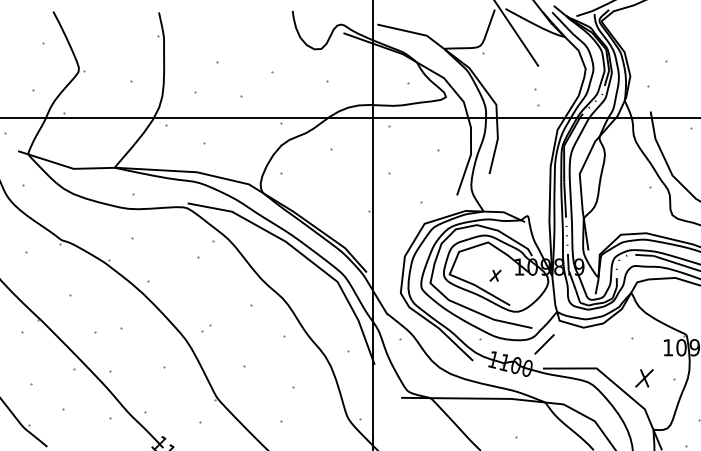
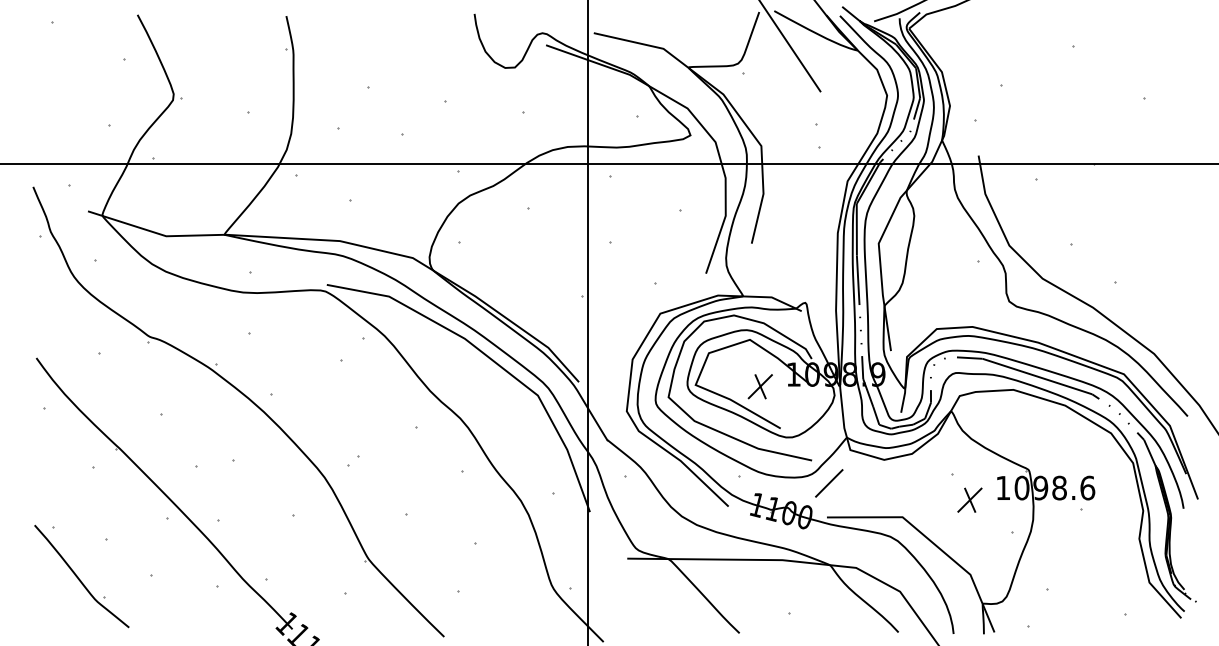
part: (495, 275) -> (759, 386), size x1.67
part: (644, 377) -> (969, 499), moved

